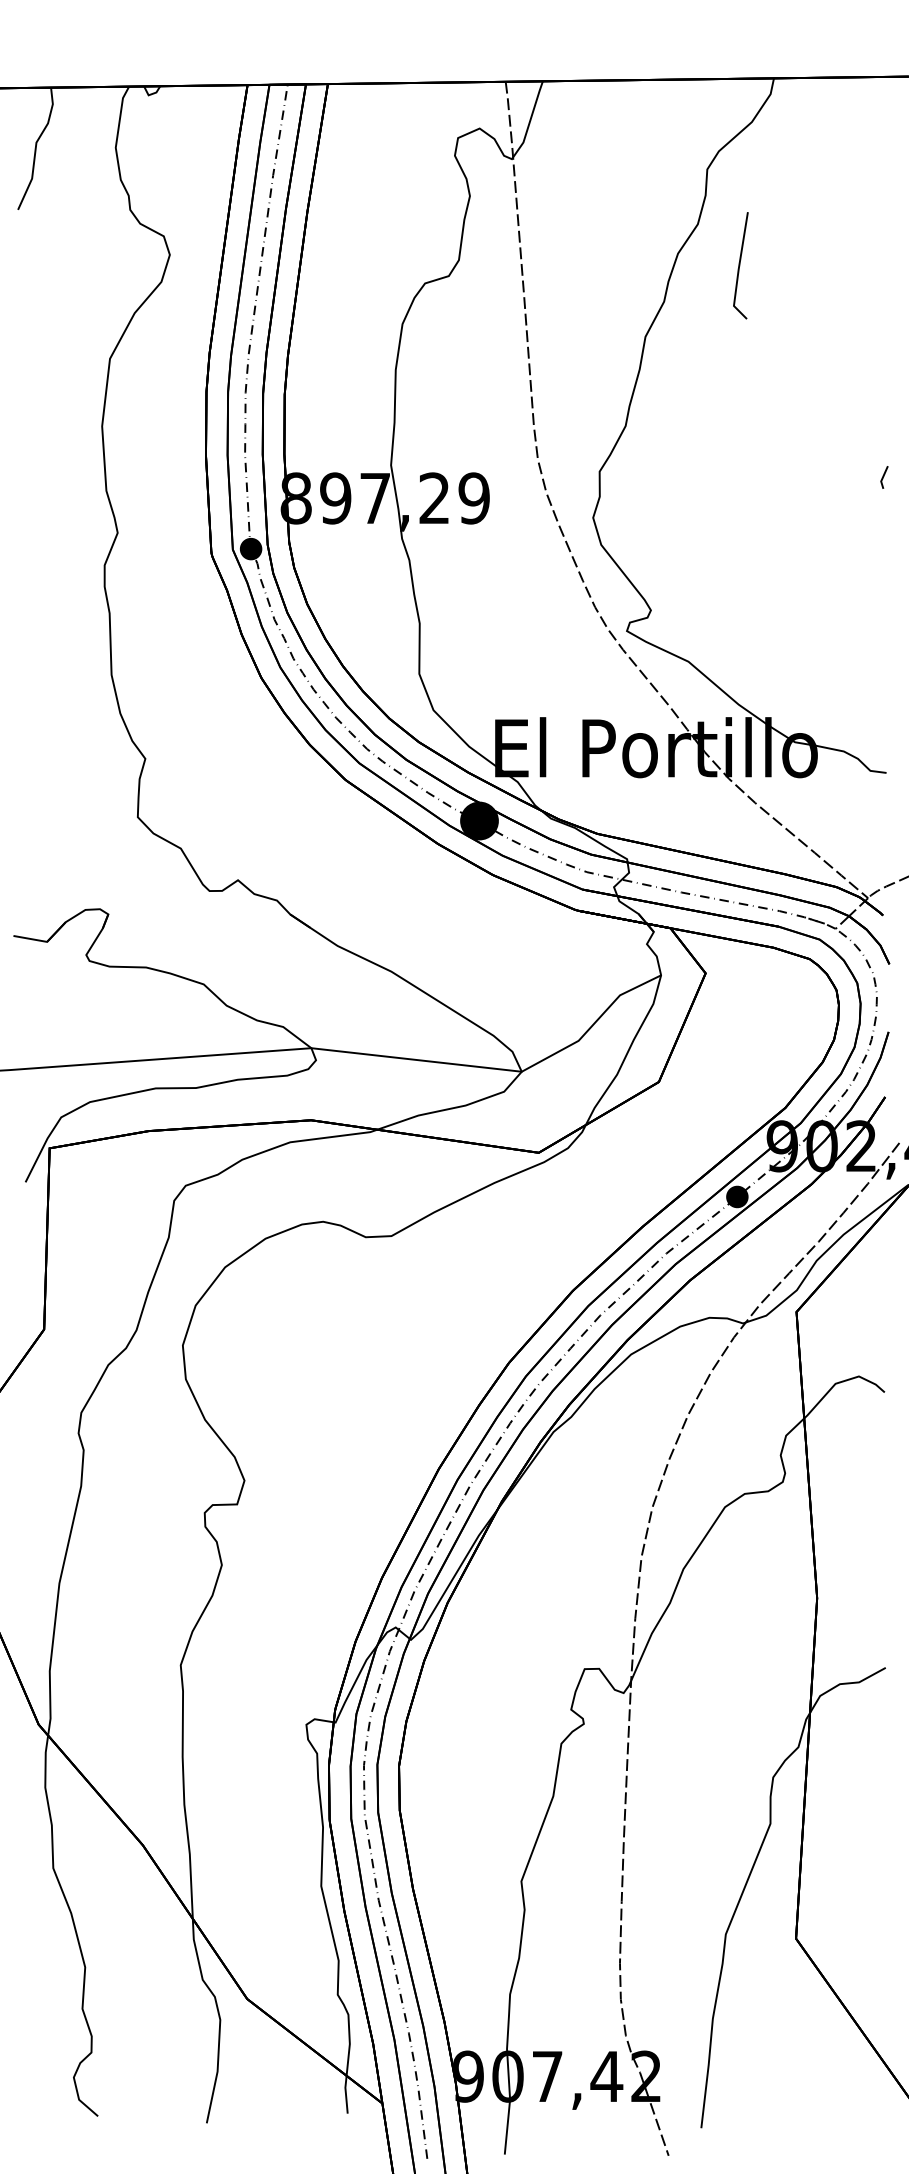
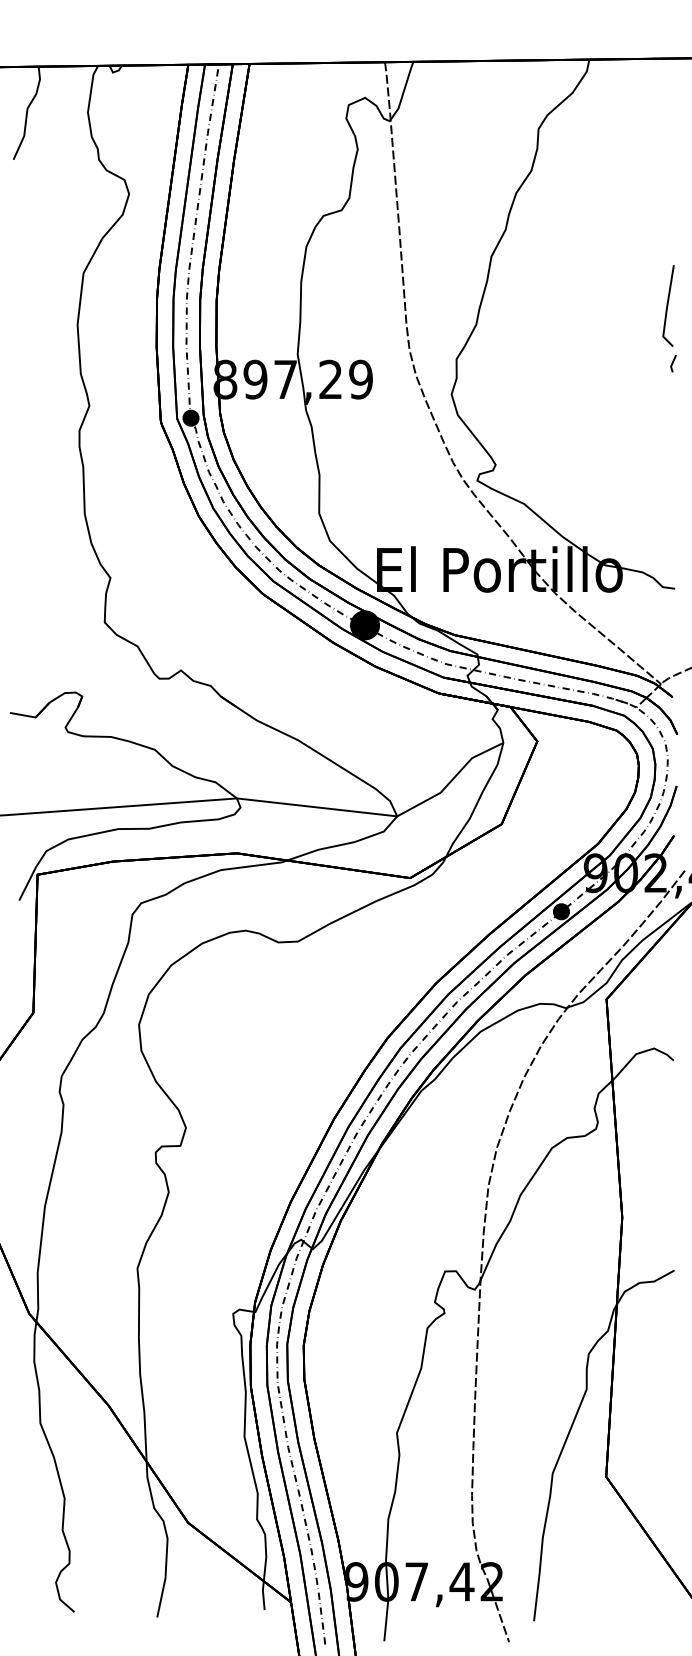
line: (740, 265) -> (668, 305), moved

